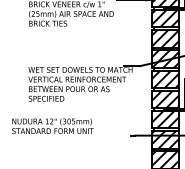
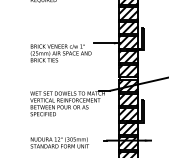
text: (52, 125) -> (59, 142), moved

